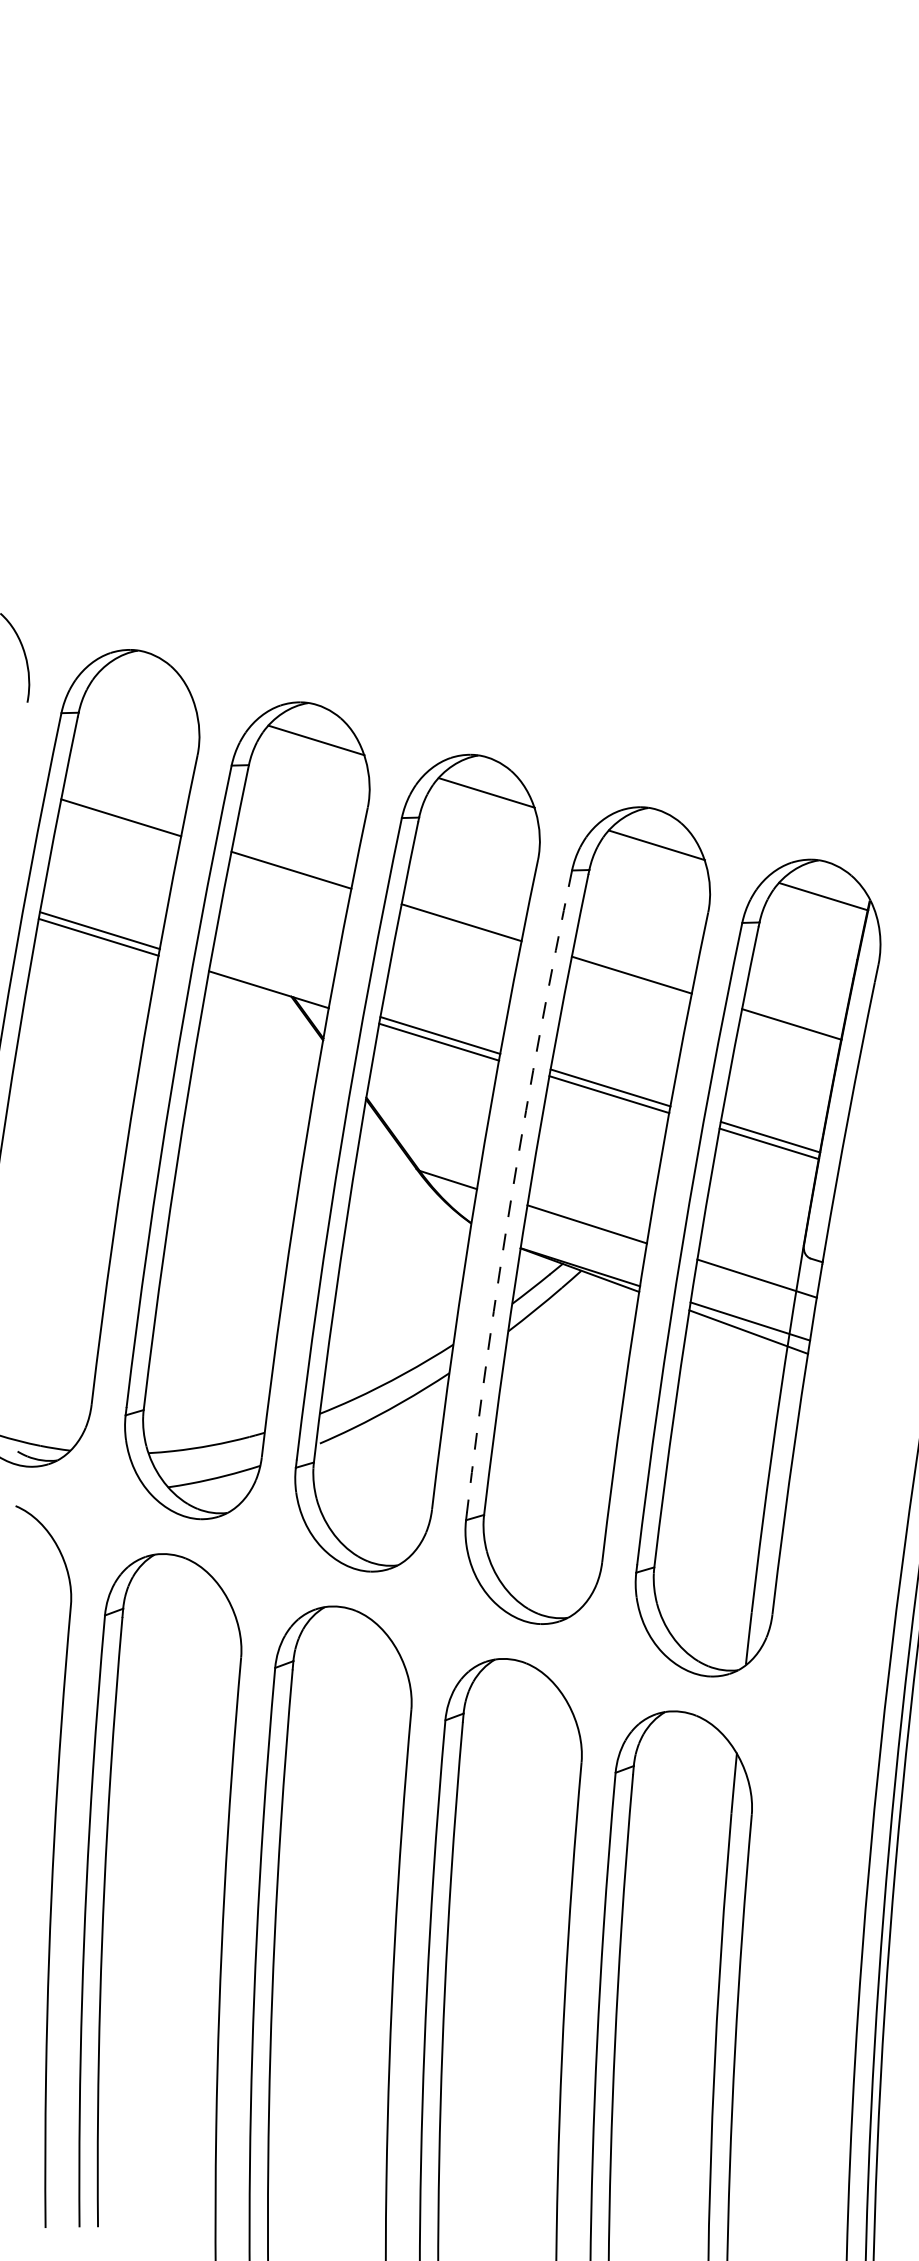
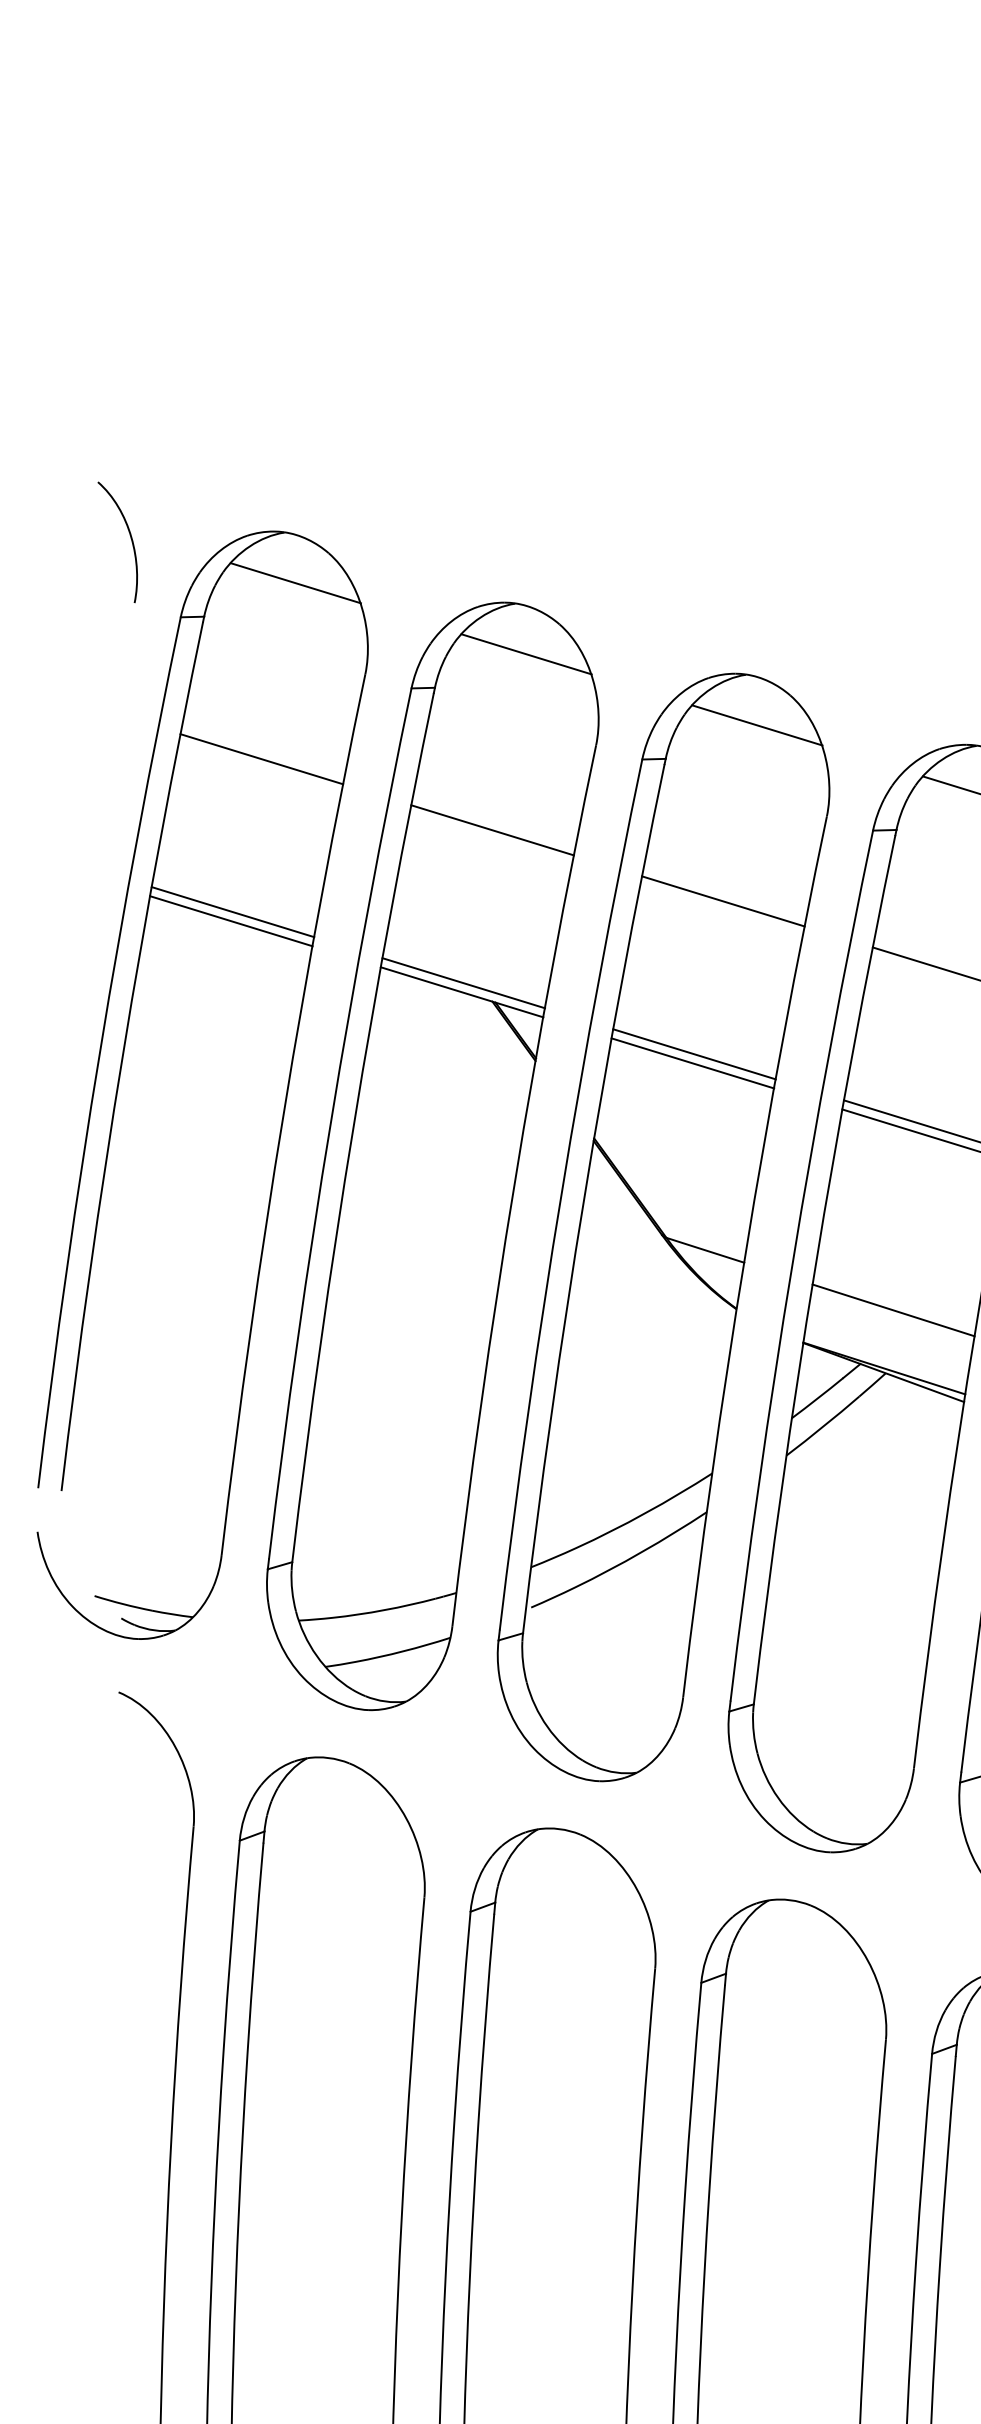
line: (146, 687) -> (296, 582), added
line: (270, 982) -> (464, 982), added
arc: (512, 1190) -> (792, 1264), dashed -> solid

